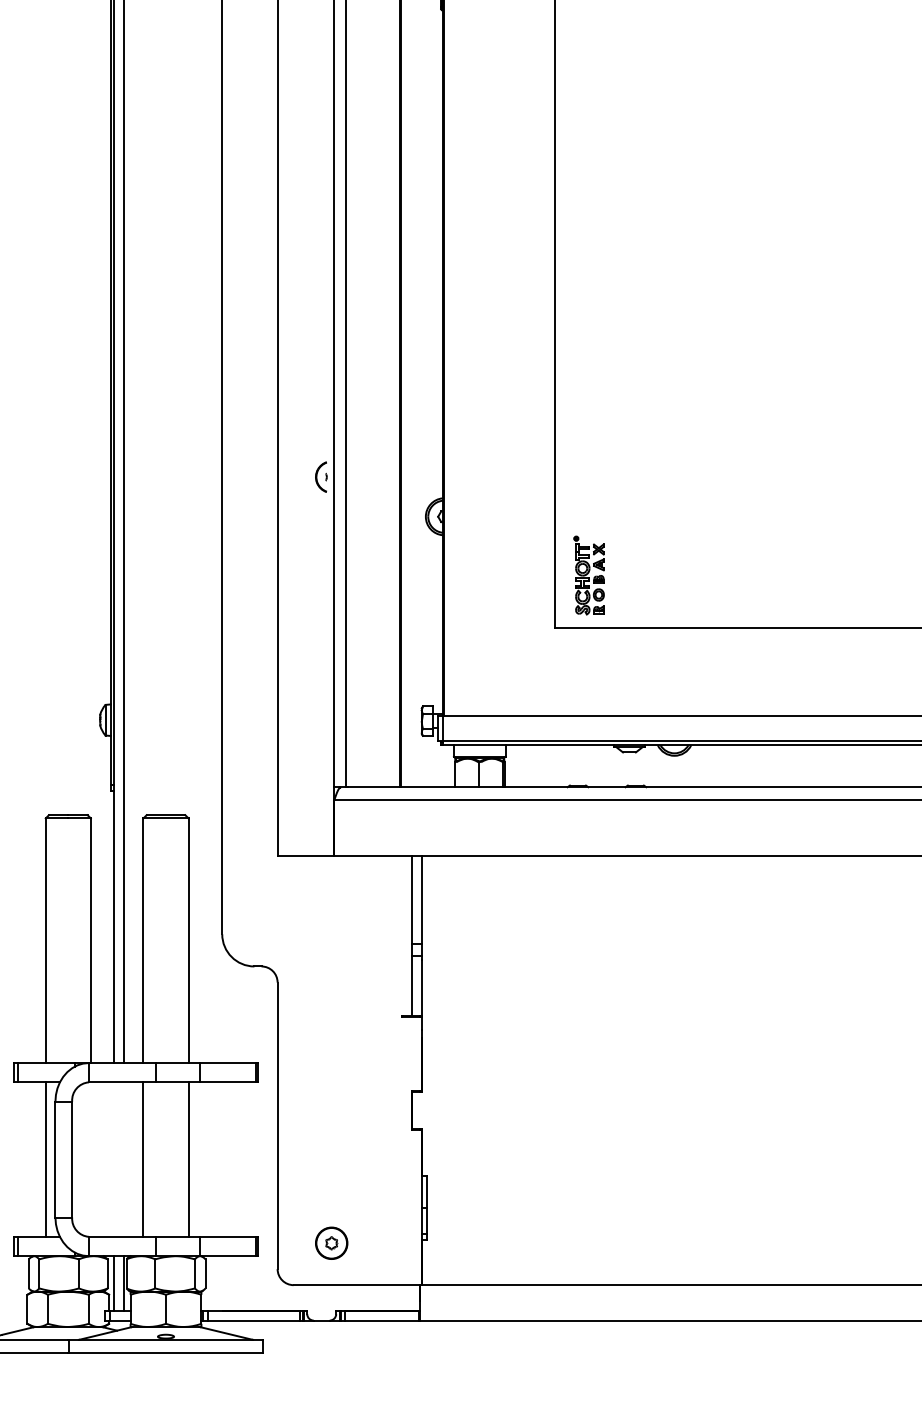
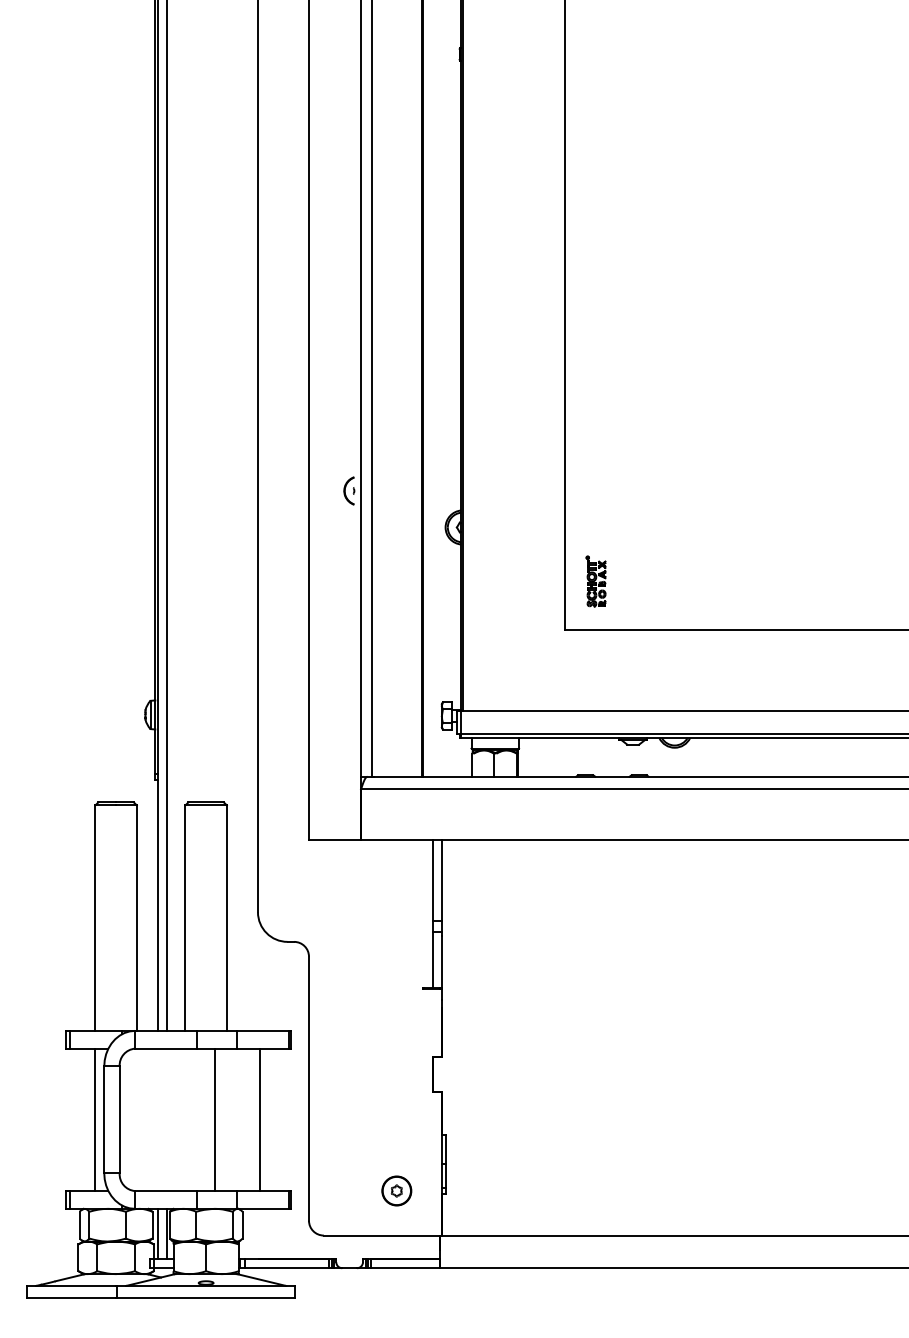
part: (588, 575) -> (595, 581), size x0.7
line: (143, 1159) -> (215, 1119), moved
line: (188, 1159) -> (259, 1119), moved
part: (331, 1242) -> (396, 1190), moved

